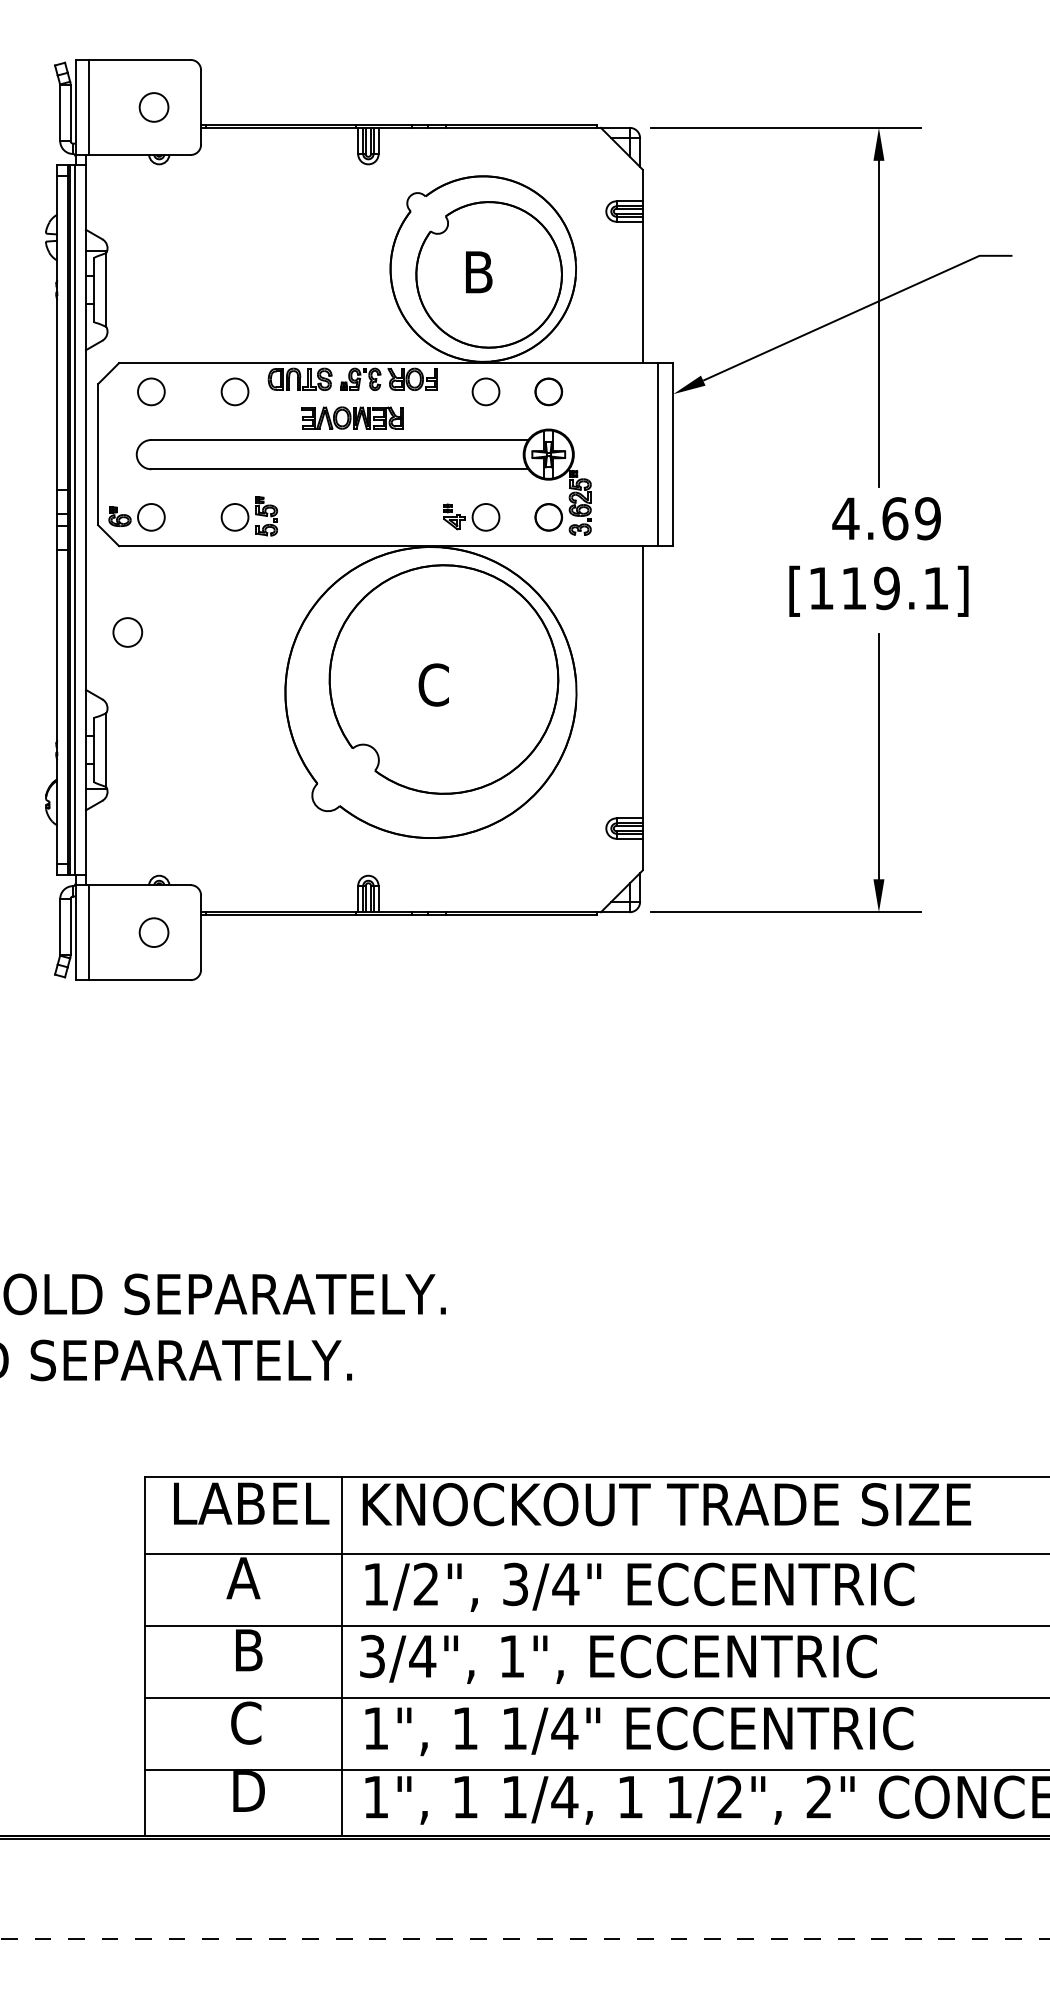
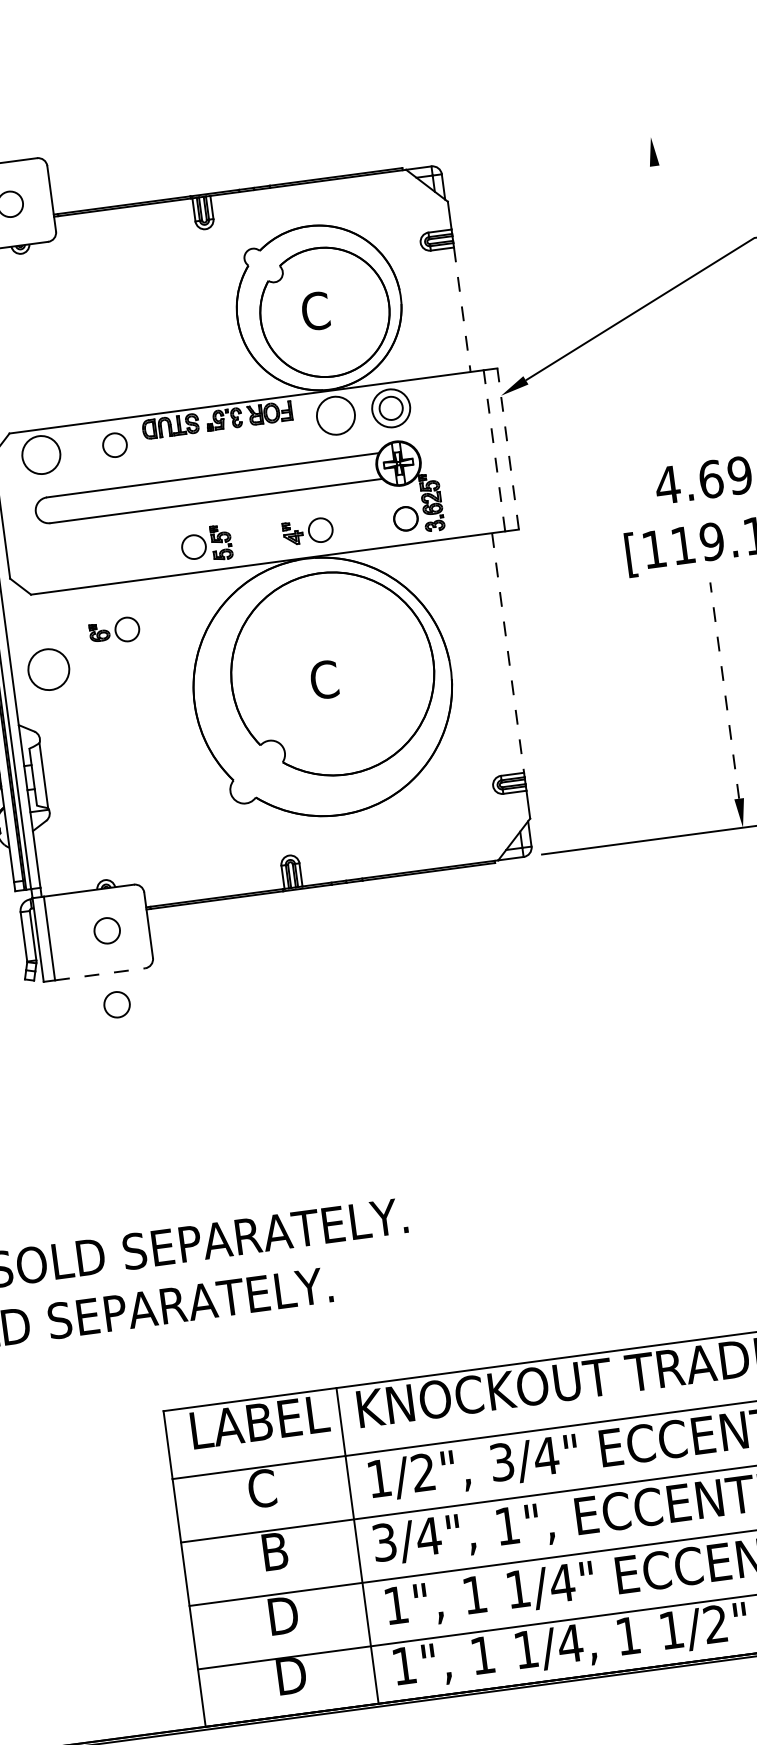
line: (785, 127) -> (568, 147), removed
text: (478, 271) -> (315, 310), B -> C
line: (642, 292) -> (462, 309), solid -> dashed
line: (878, 323) -> (673, 309), removed
circle: (151, 391) -> (41, 454), size x1.6
circle: (485, 391) -> (335, 415), size x1.6
circle: (548, 391) -> (390, 408), size x1.6
part: (352, 417) -> (221, 453), removed
line: (657, 454) -> (494, 450), solid -> dashed
line: (673, 454) -> (508, 448), solid -> dashed
part: (248, 516) -> (205, 544), moved
part: (136, 517) -> (114, 631), moved
part: (471, 517) -> (308, 532), moved
circle: (127, 632) -> (48, 669), size x1.6
line: (642, 682) -> (507, 653), solid -> dashed
line: (878, 756) -> (724, 690), solid -> dashed
line: (140, 980) -> (100, 974), solid -> dashed
circle: (153, 1016) -> (116, 1004), added
text: (243, 1577) -> (261, 1488), A -> C
text: (247, 1722) -> (282, 1615), C -> D

